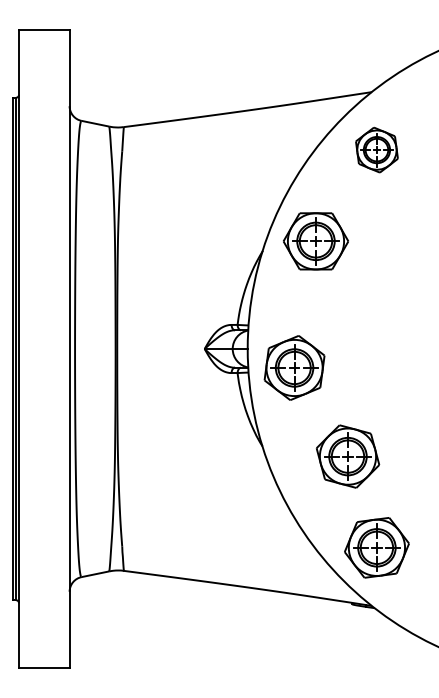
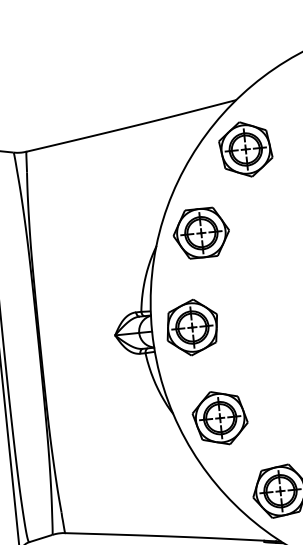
part: (376, 149) -> (245, 148), size x1.43
part: (294, 367) -> (192, 327), moved
part: (347, 456) -> (219, 418), moved

